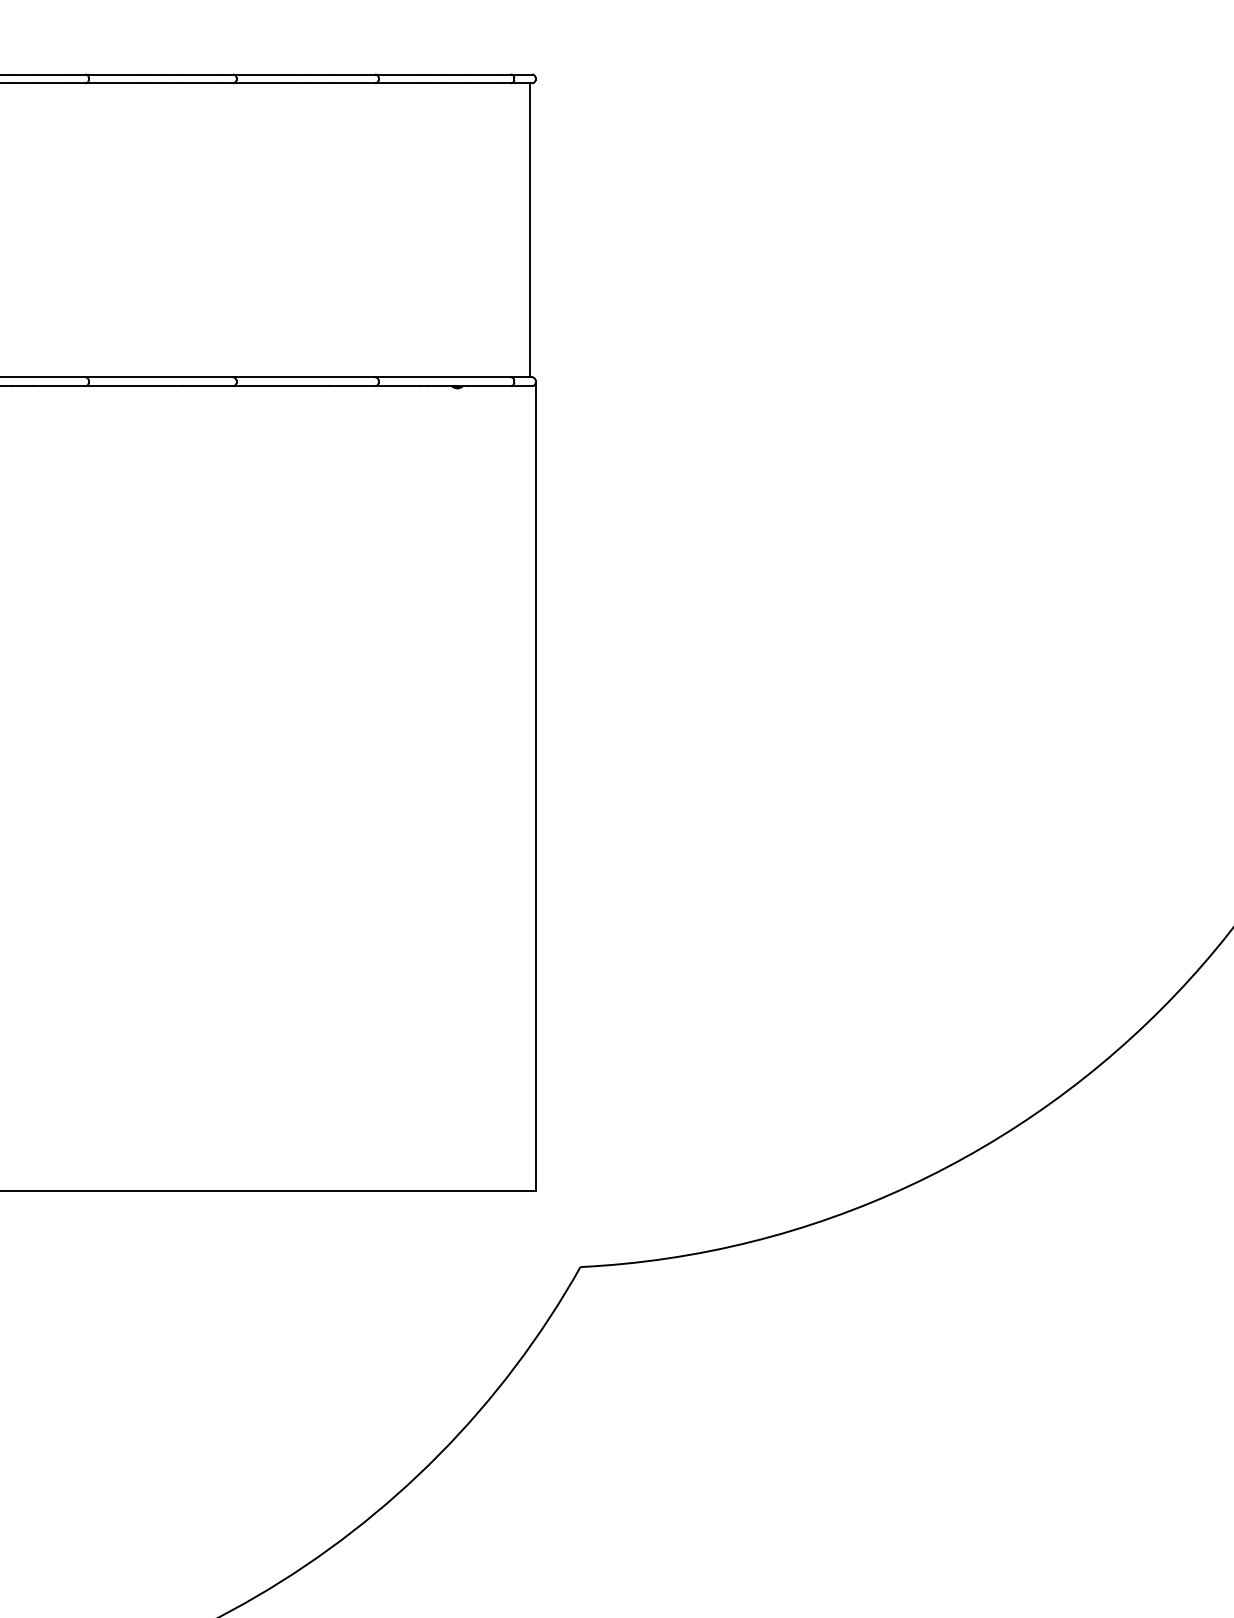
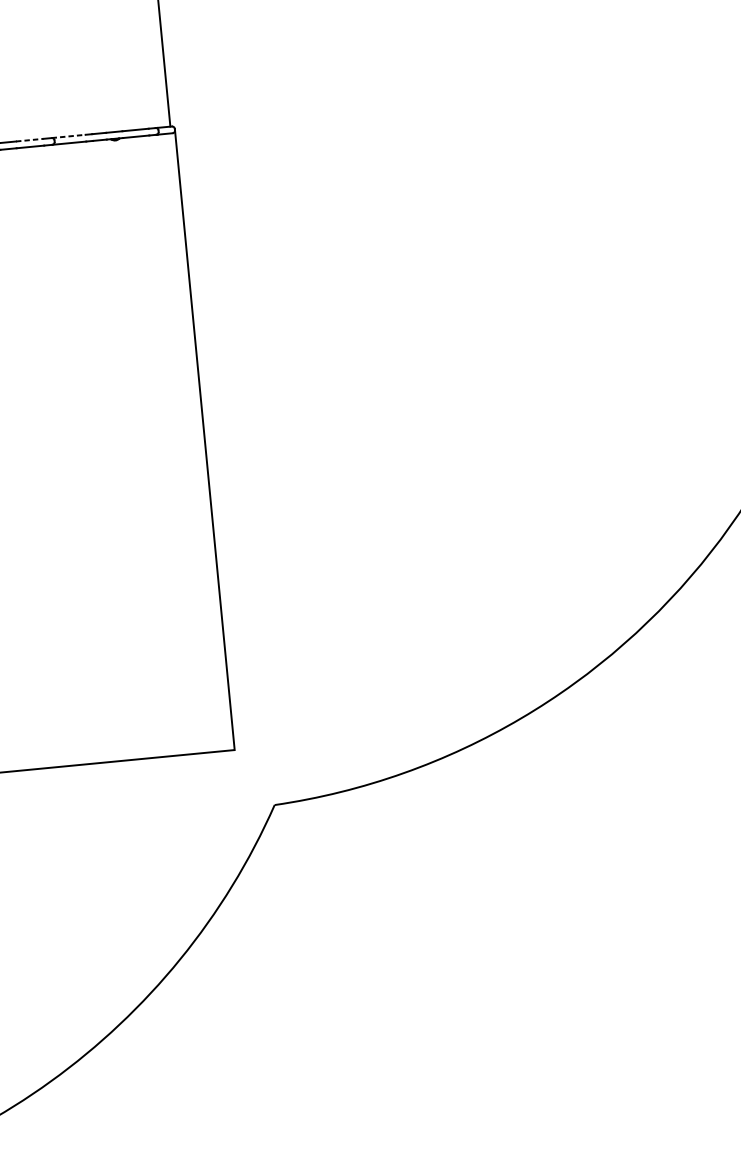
line: (346, 377) -> (29, 140), solid -> dashed
line: (397, 377) -> (68, 136), solid -> dashed

